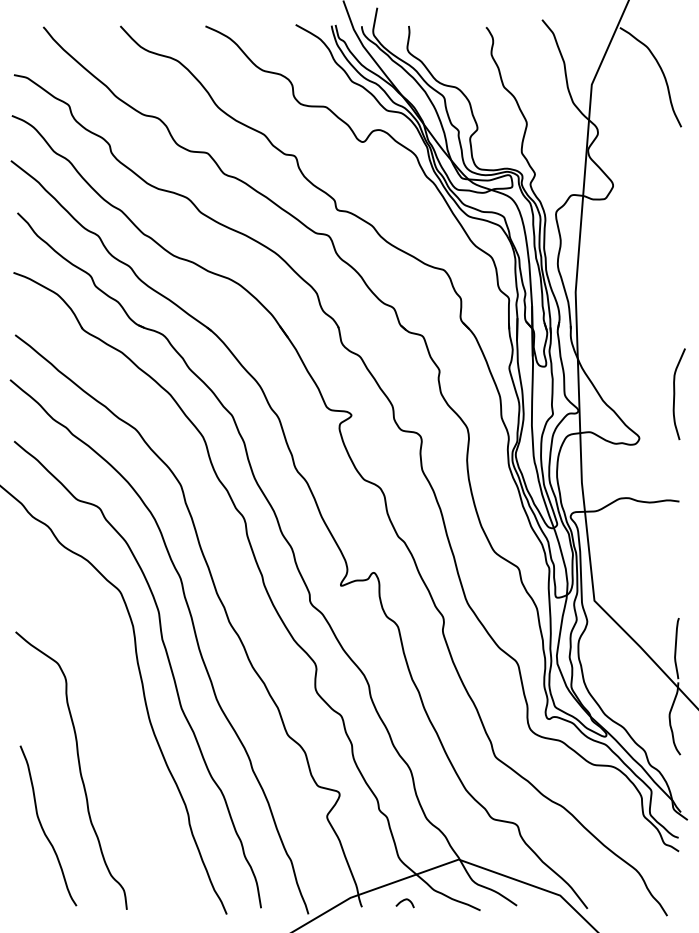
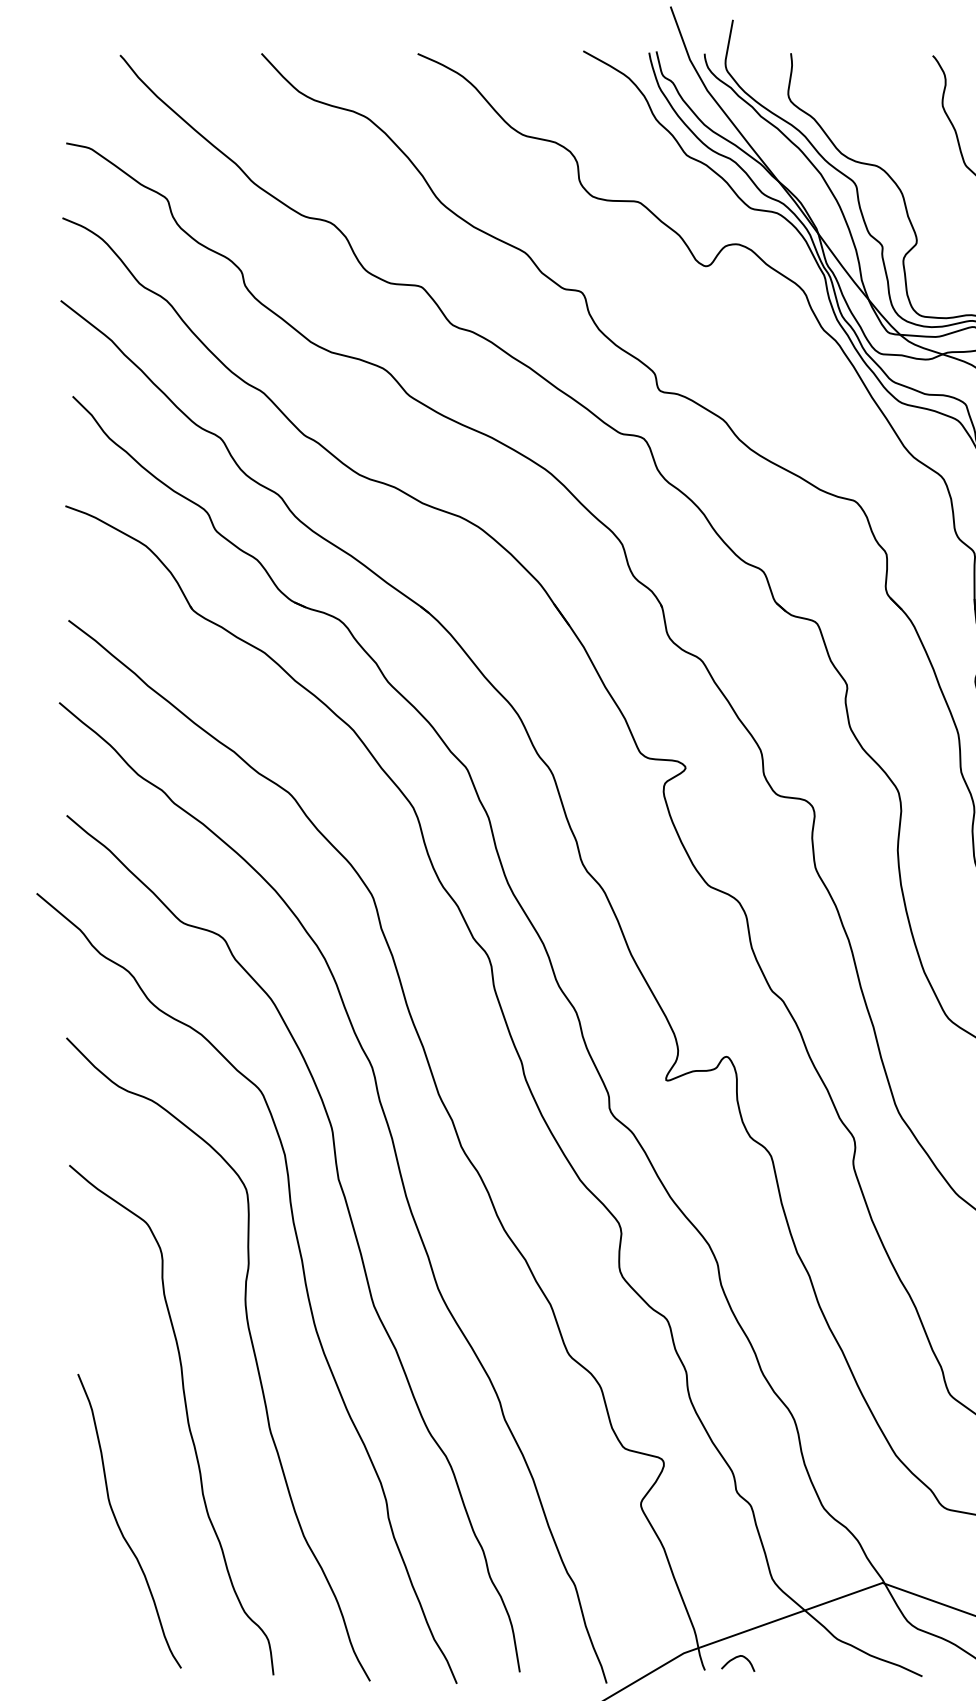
curve: (115, 735) -> (252, 1355), added
curve: (403, 901) -> (735, 1659), moved

